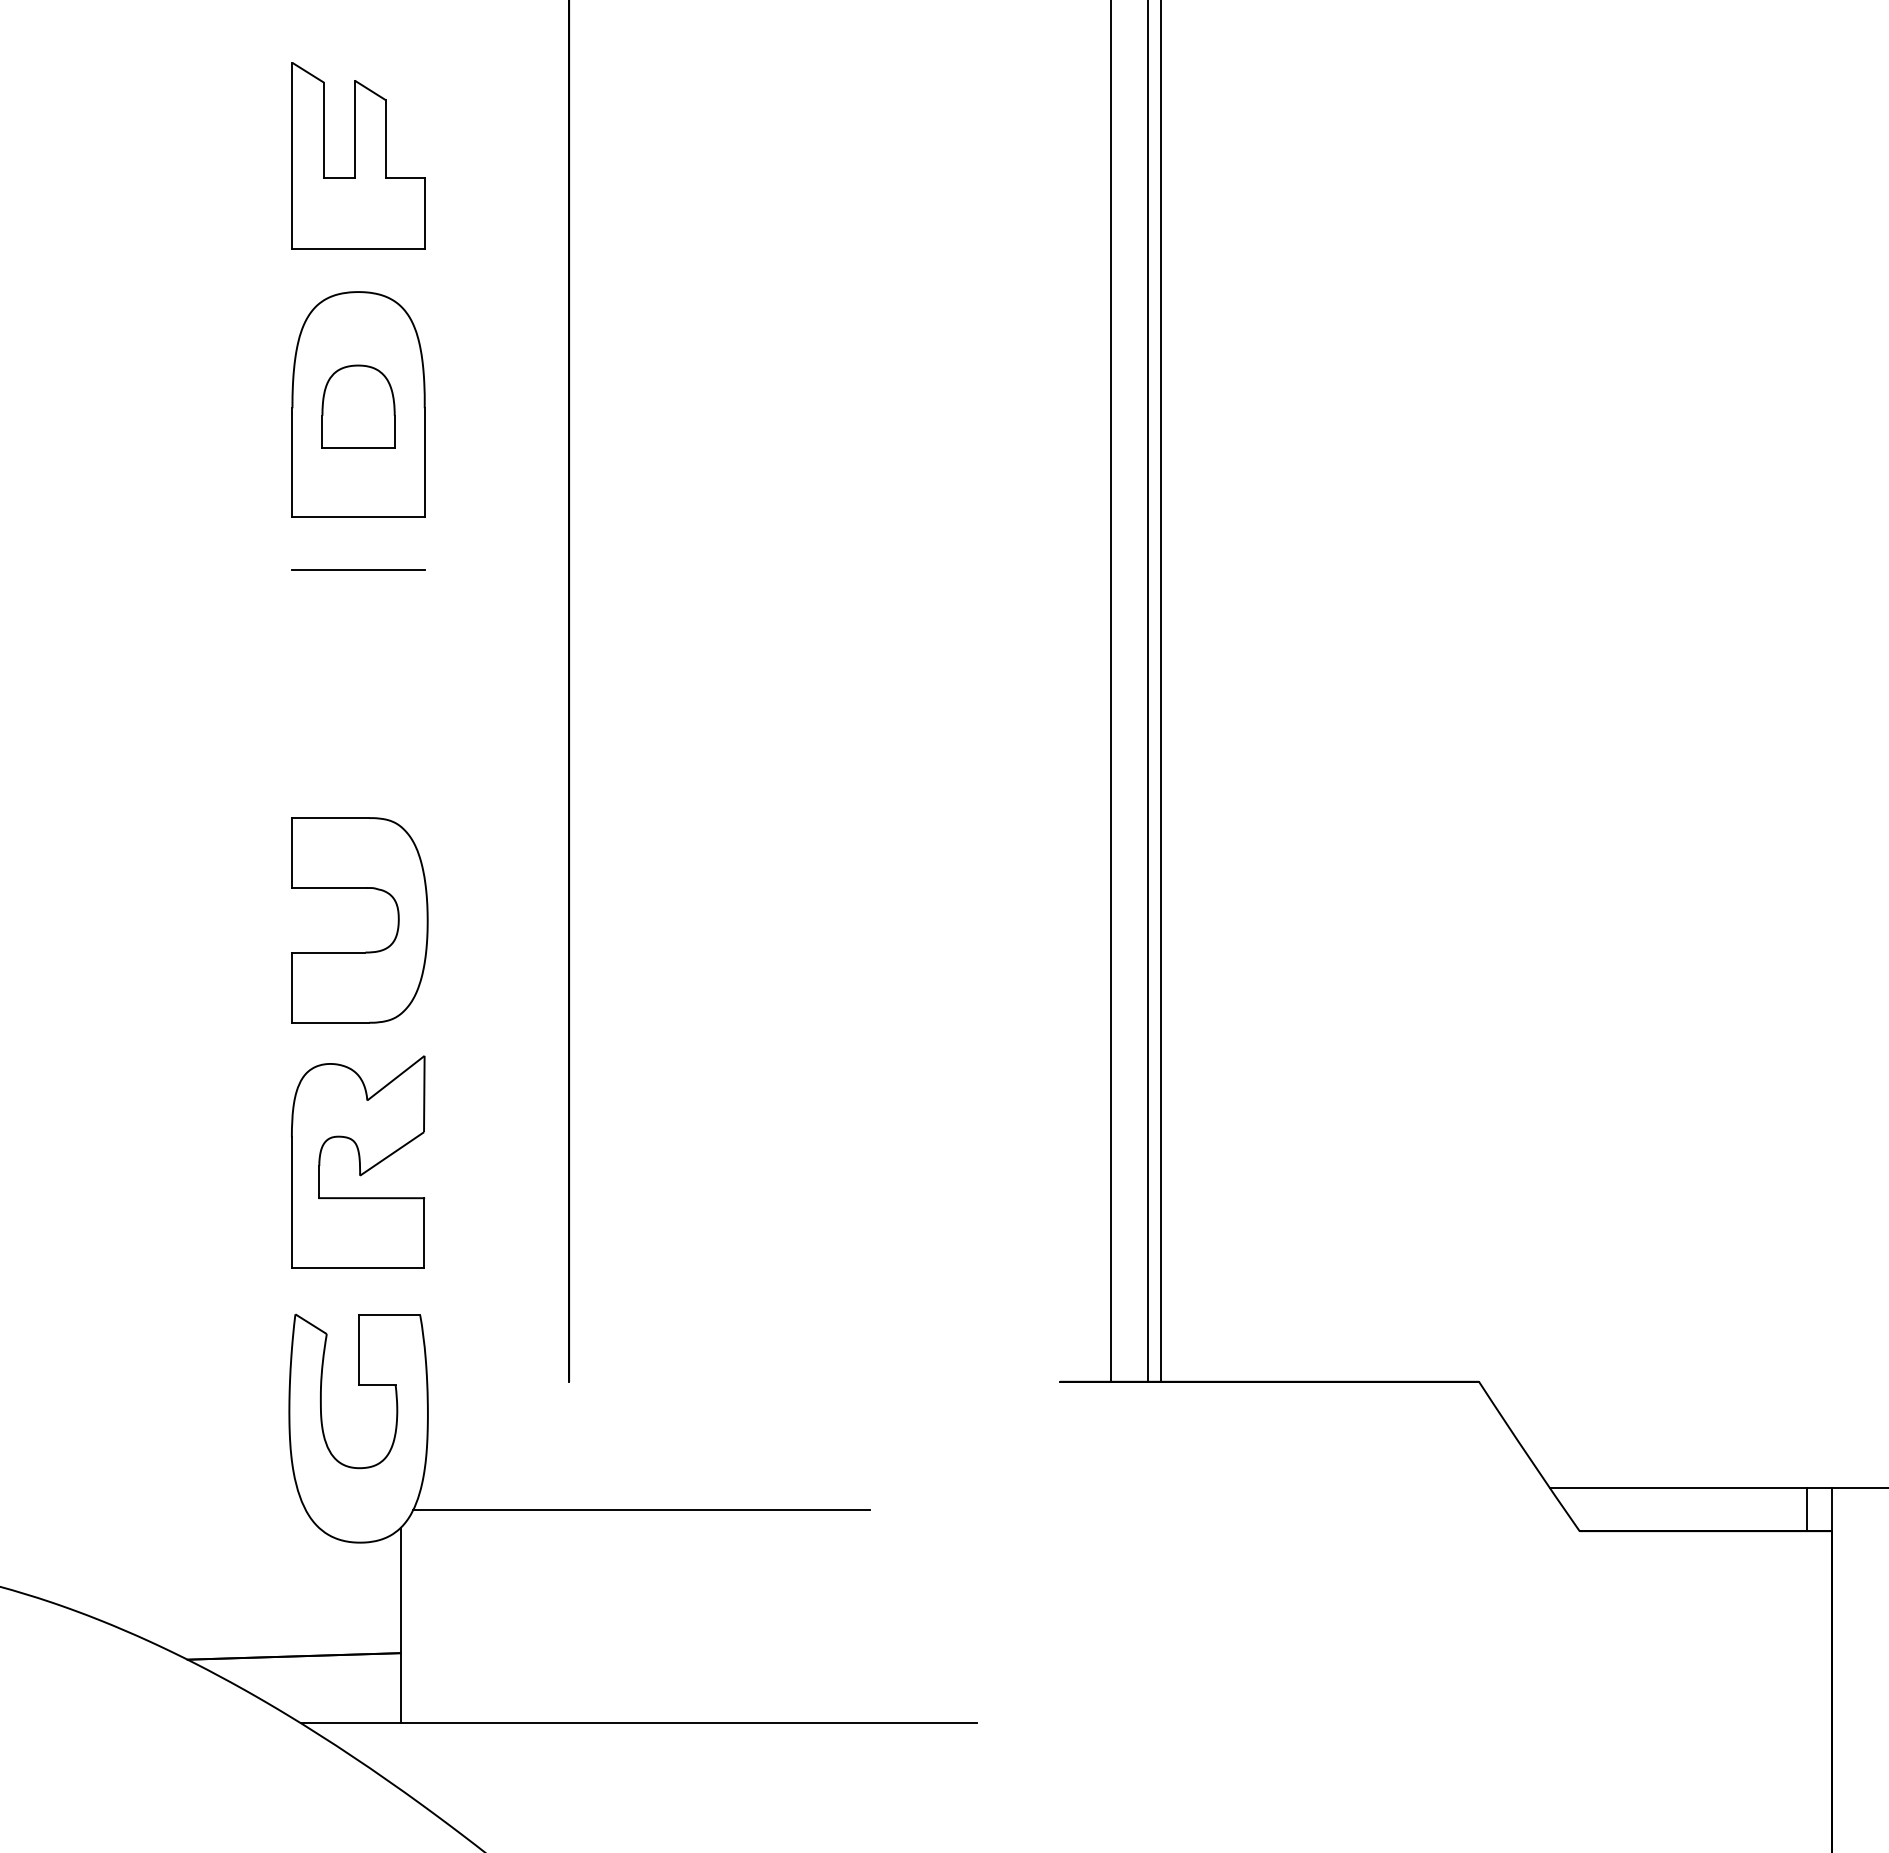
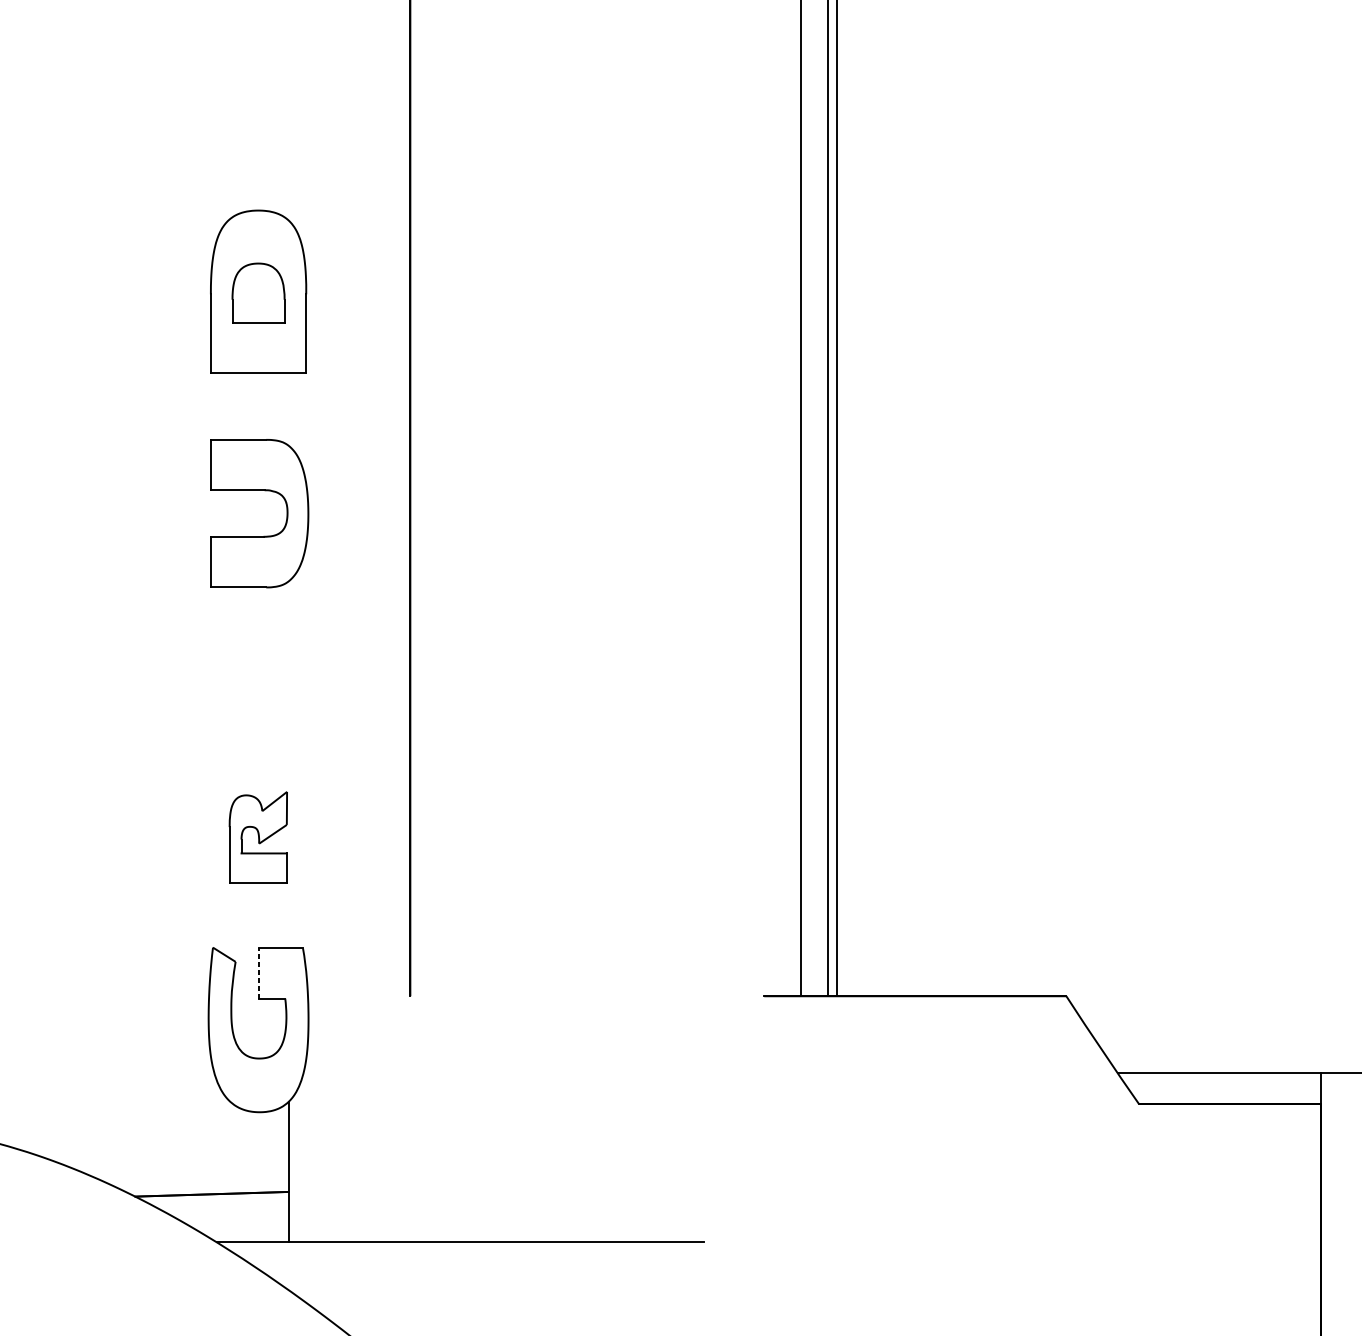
part: (358, 155) -> (258, 112), removed
line: (358, 569) -> (258, 410), removed
part: (365, 951) -> (263, 536), moved
part: (358, 1161) -> (258, 837), size x0.6
line: (358, 1350) -> (258, 973), solid -> dashed
line: (641, 1509) -> (462, 1088), removed
line: (1806, 1509) -> (1302, 1088), removed

